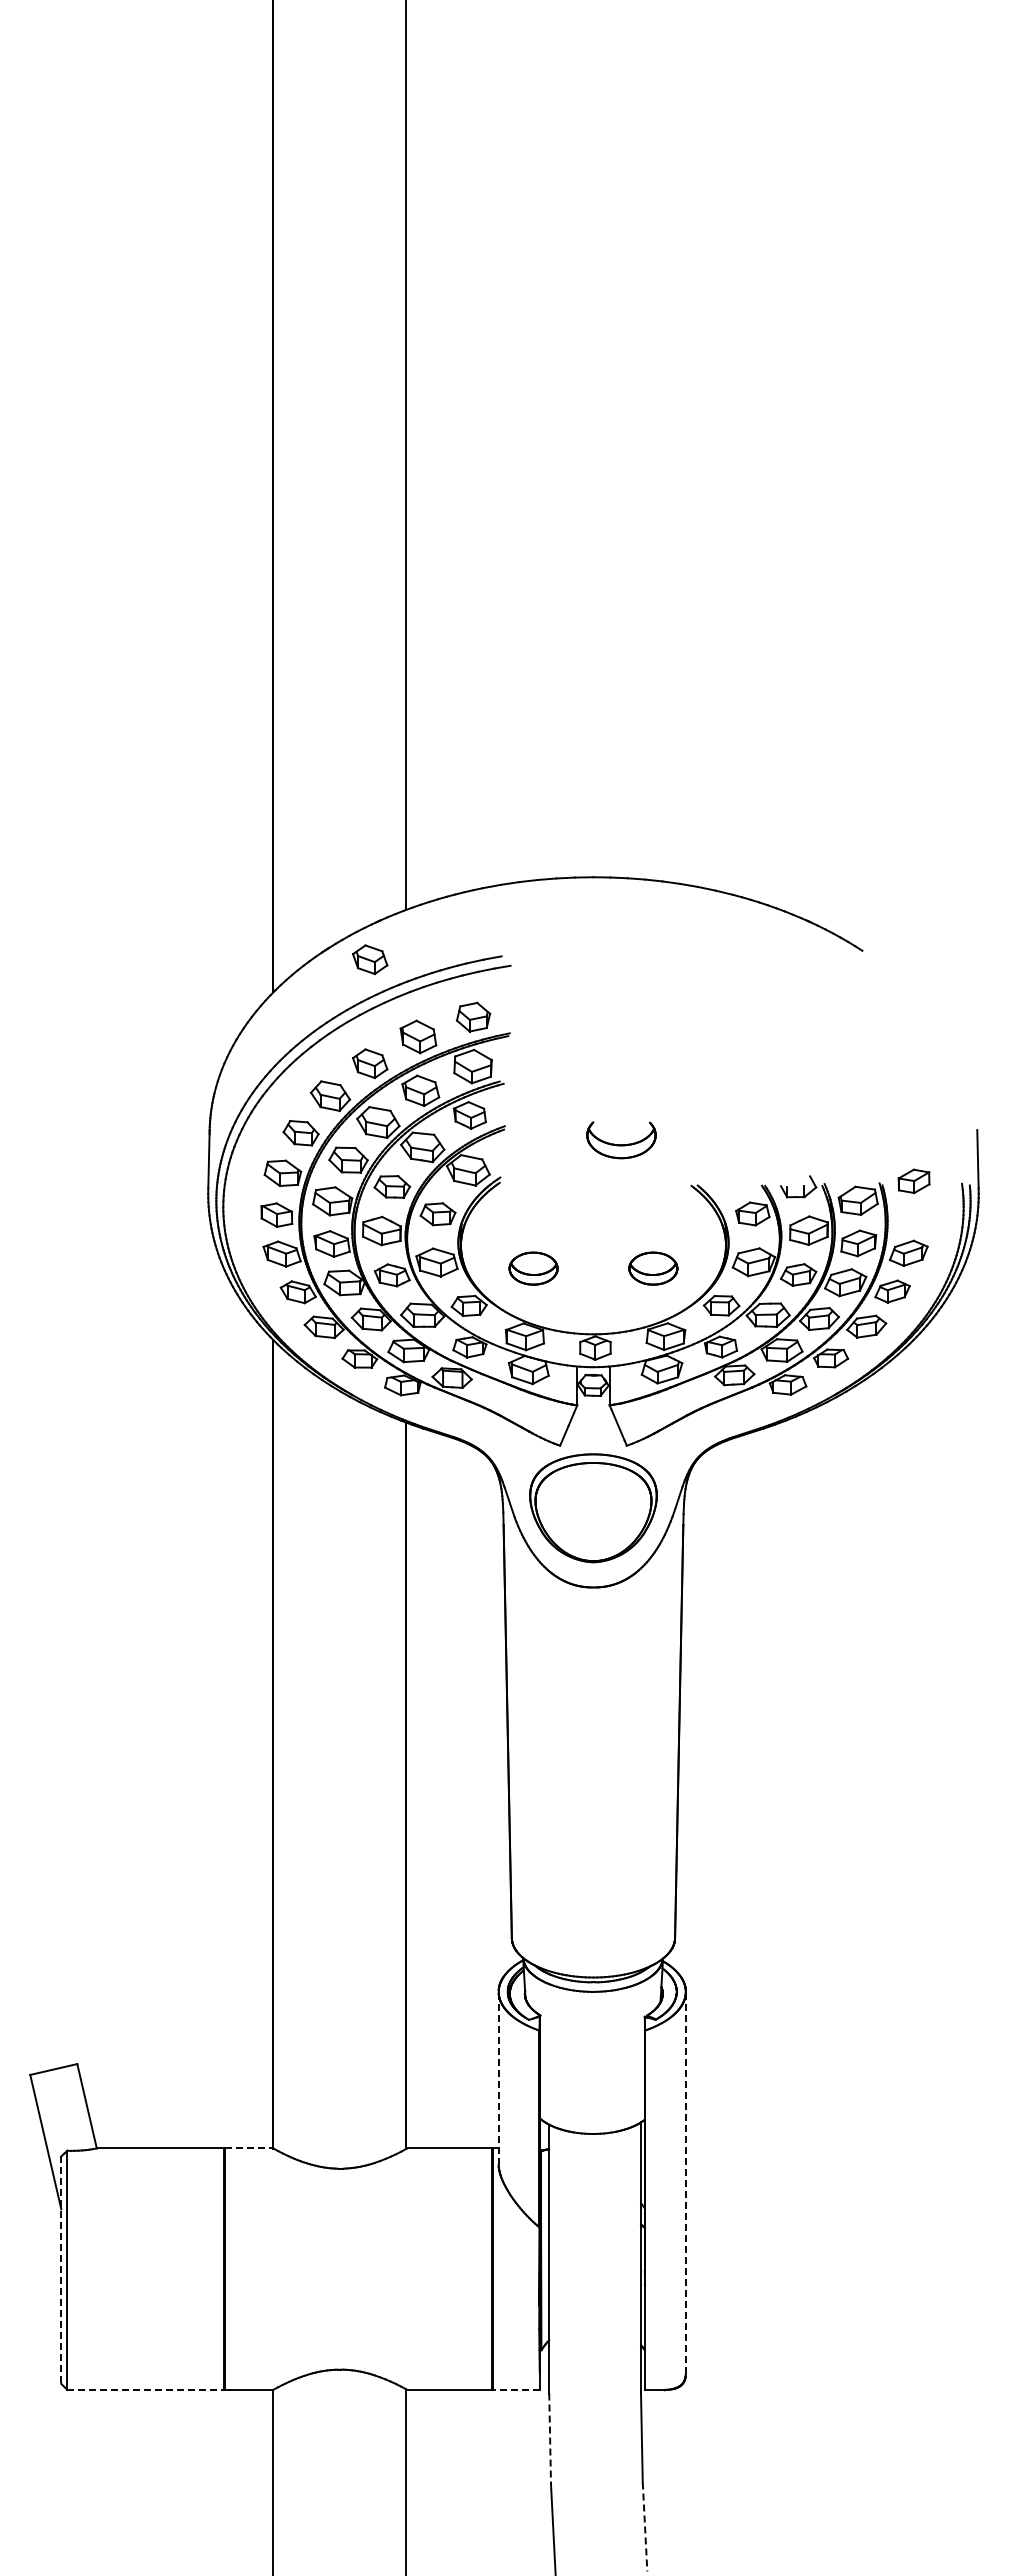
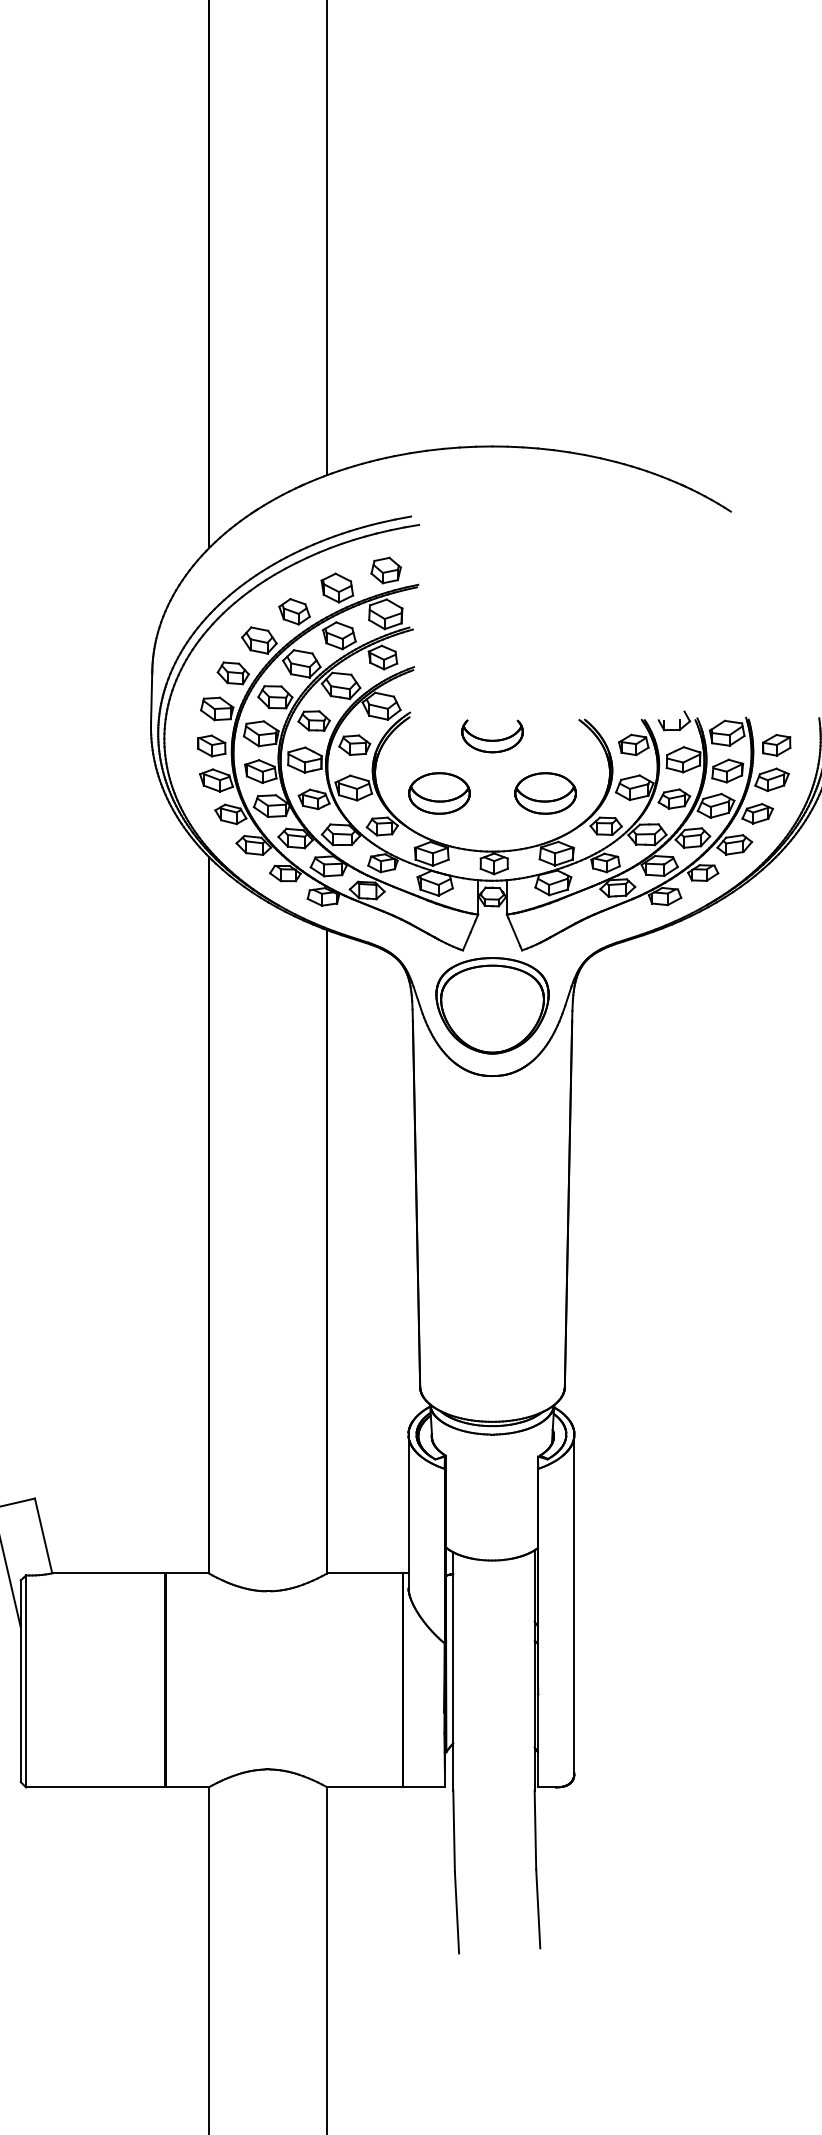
part: (370, 959) -> (294, 519), removed
part: (621, 1140) -> (492, 736), moved
part: (913, 1181) -> (776, 745), moved
part: (533, 1268) -> (439, 793), size x1.43
part: (653, 1268) -> (545, 793), size x1.43
line: (498, 2079) -> (408, 1512), dashed -> solid
line: (249, 2148) -> (187, 1573), dashed -> solid
line: (685, 2183) -> (574, 1604), dashed -> solid
line: (61, 2270) -> (20, 1681), dashed -> solid
line: (146, 2389) -> (96, 1787), dashed -> solid
line: (516, 2389) -> (424, 1787), dashed -> solid
line: (550, 2439) -> (454, 1831), dashed -> solid
line: (645, 2527) -> (538, 1909), dashed -> solid

